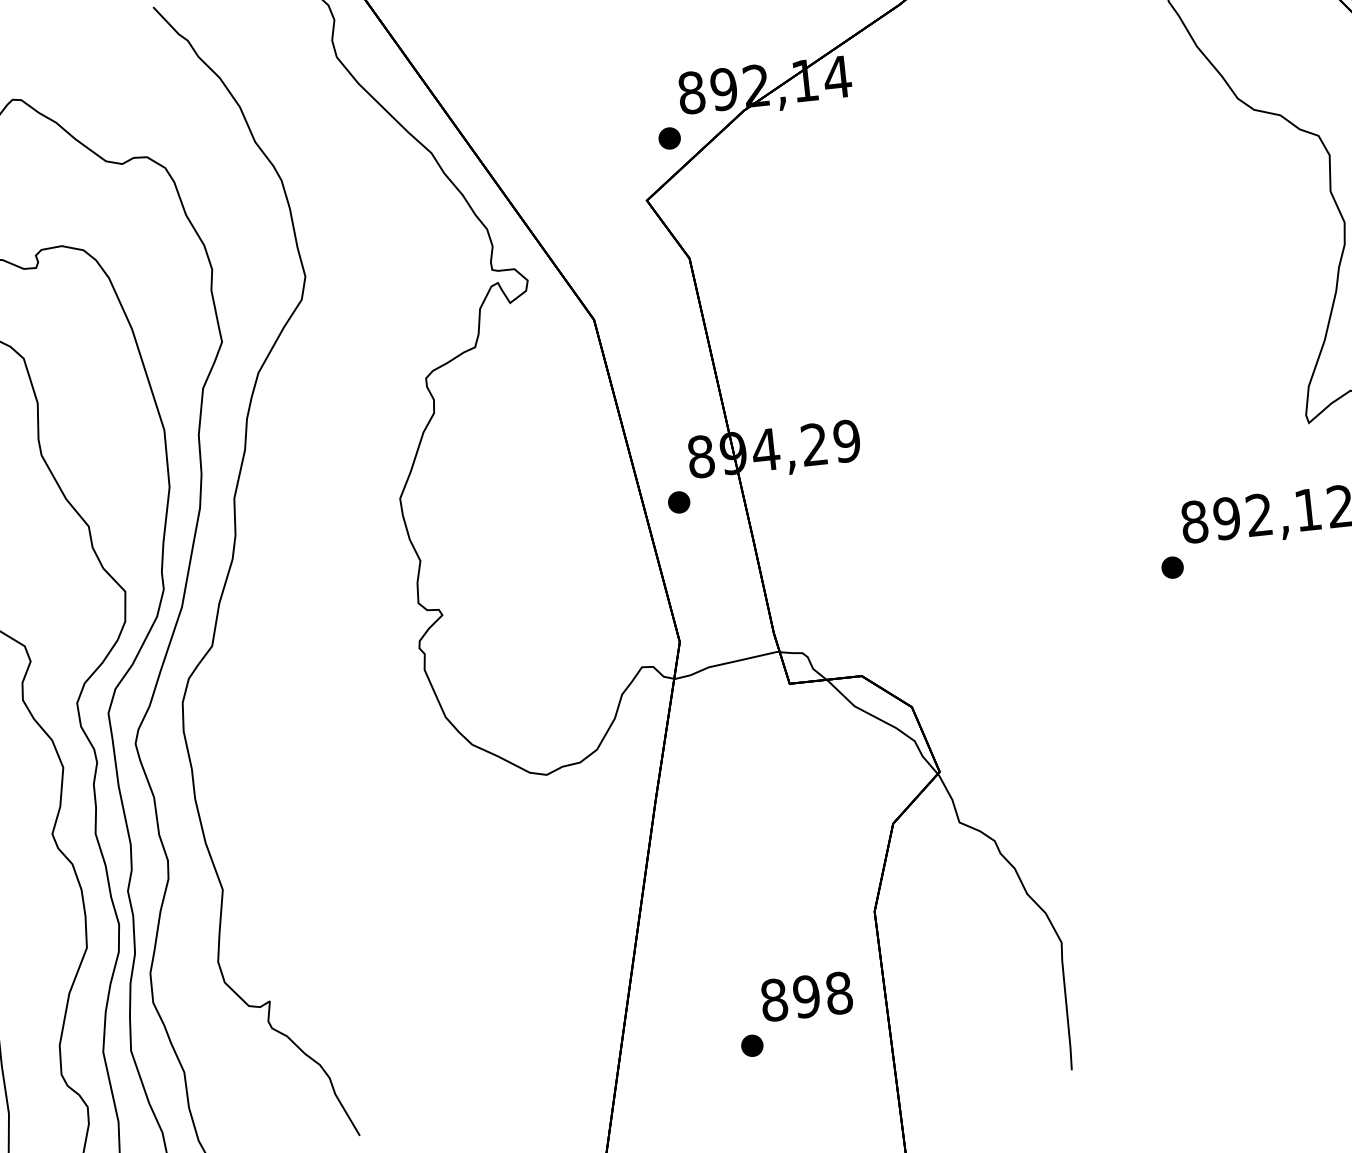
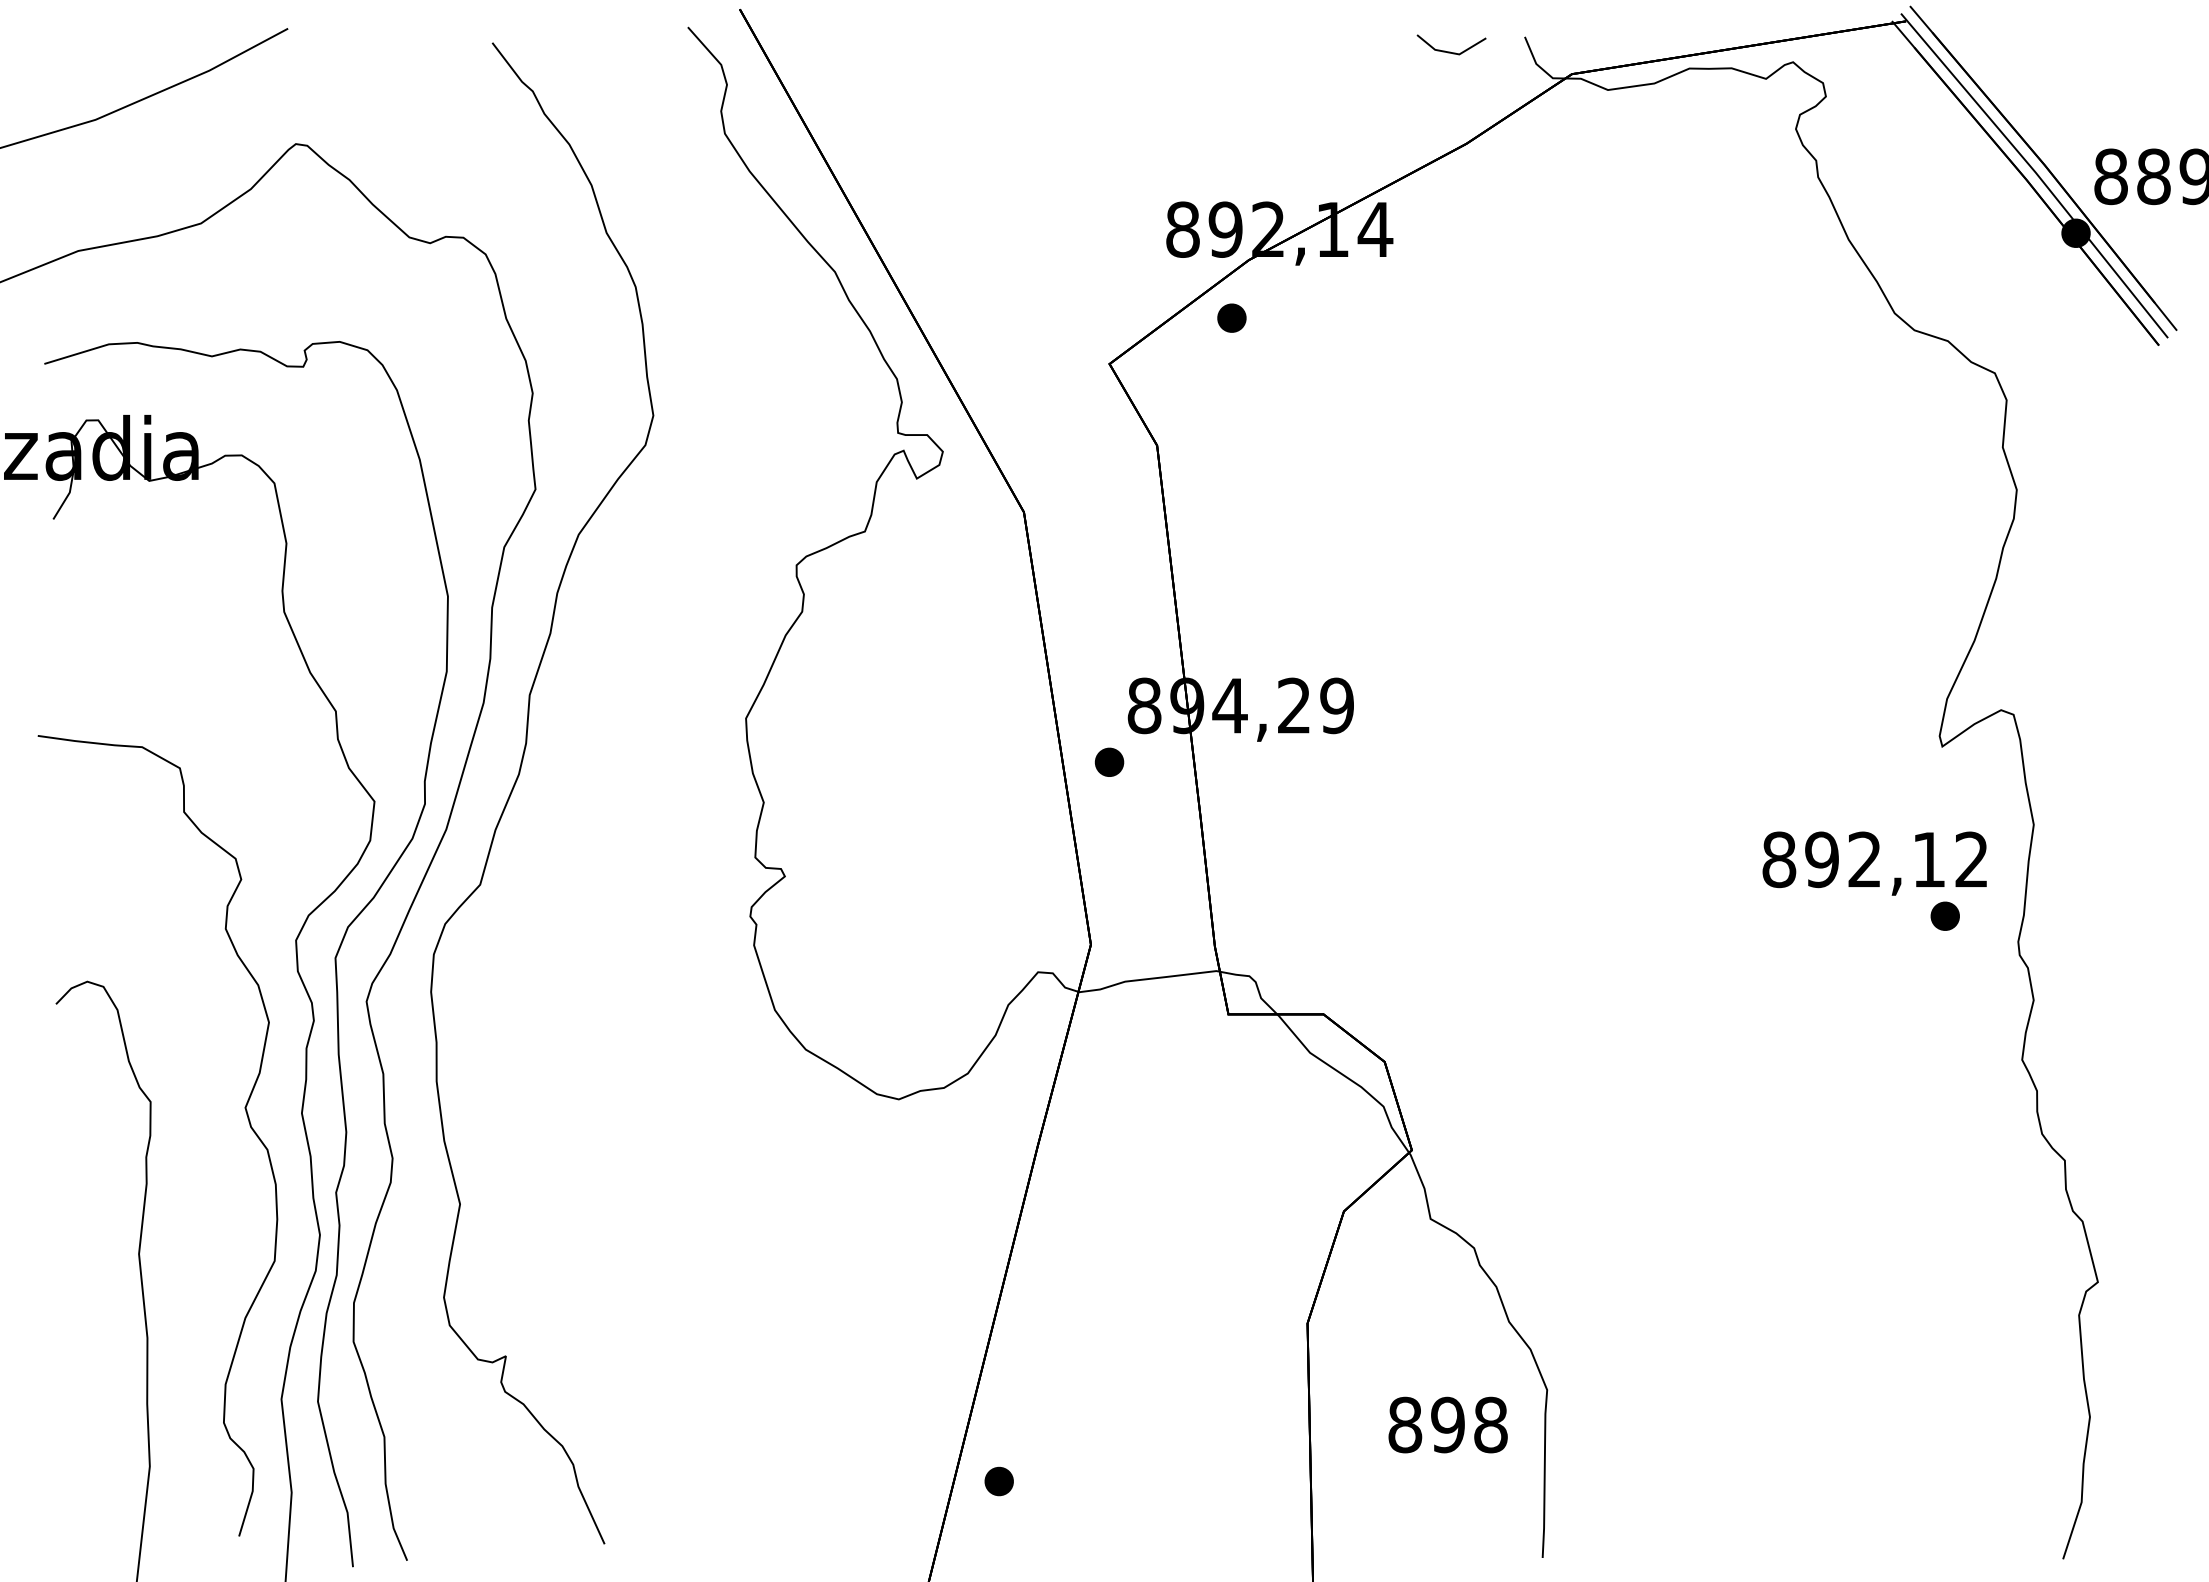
part: (669, 138) -> (1231, 317), moved
part: (1171, 567) -> (1944, 915), moved
text: (806, 996) -> (1447, 1424), moved
part: (751, 1045) -> (998, 1481), moved

